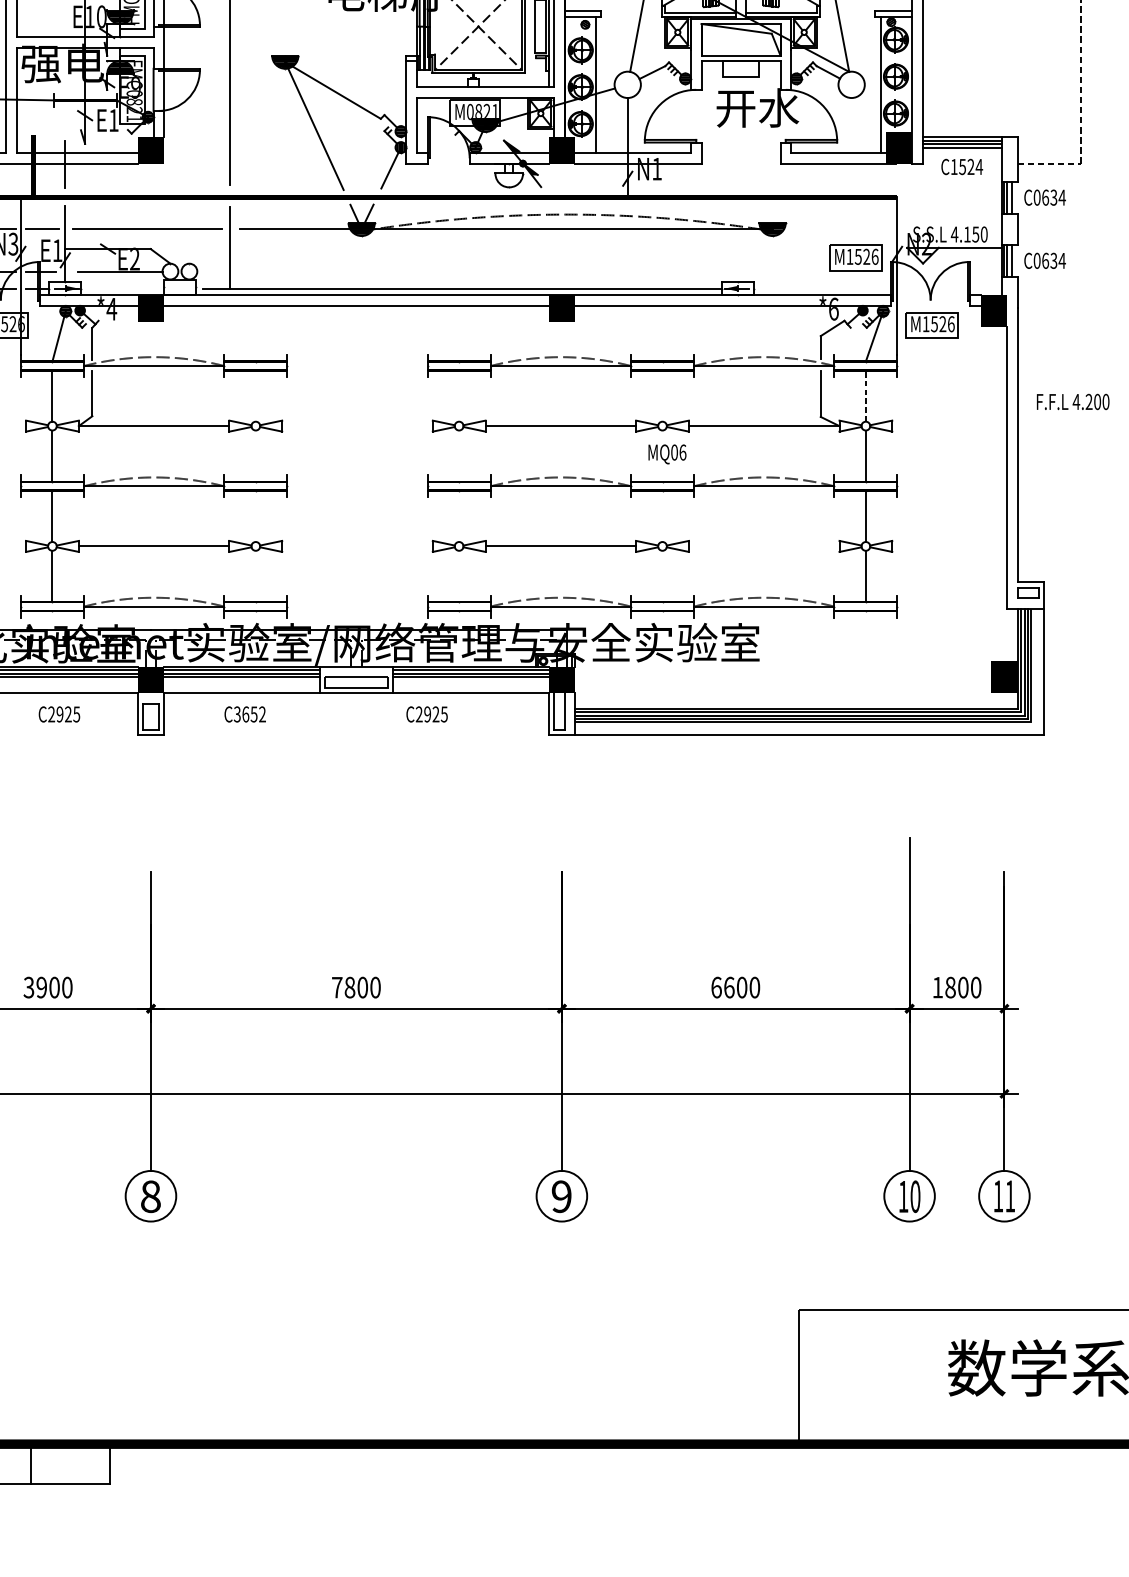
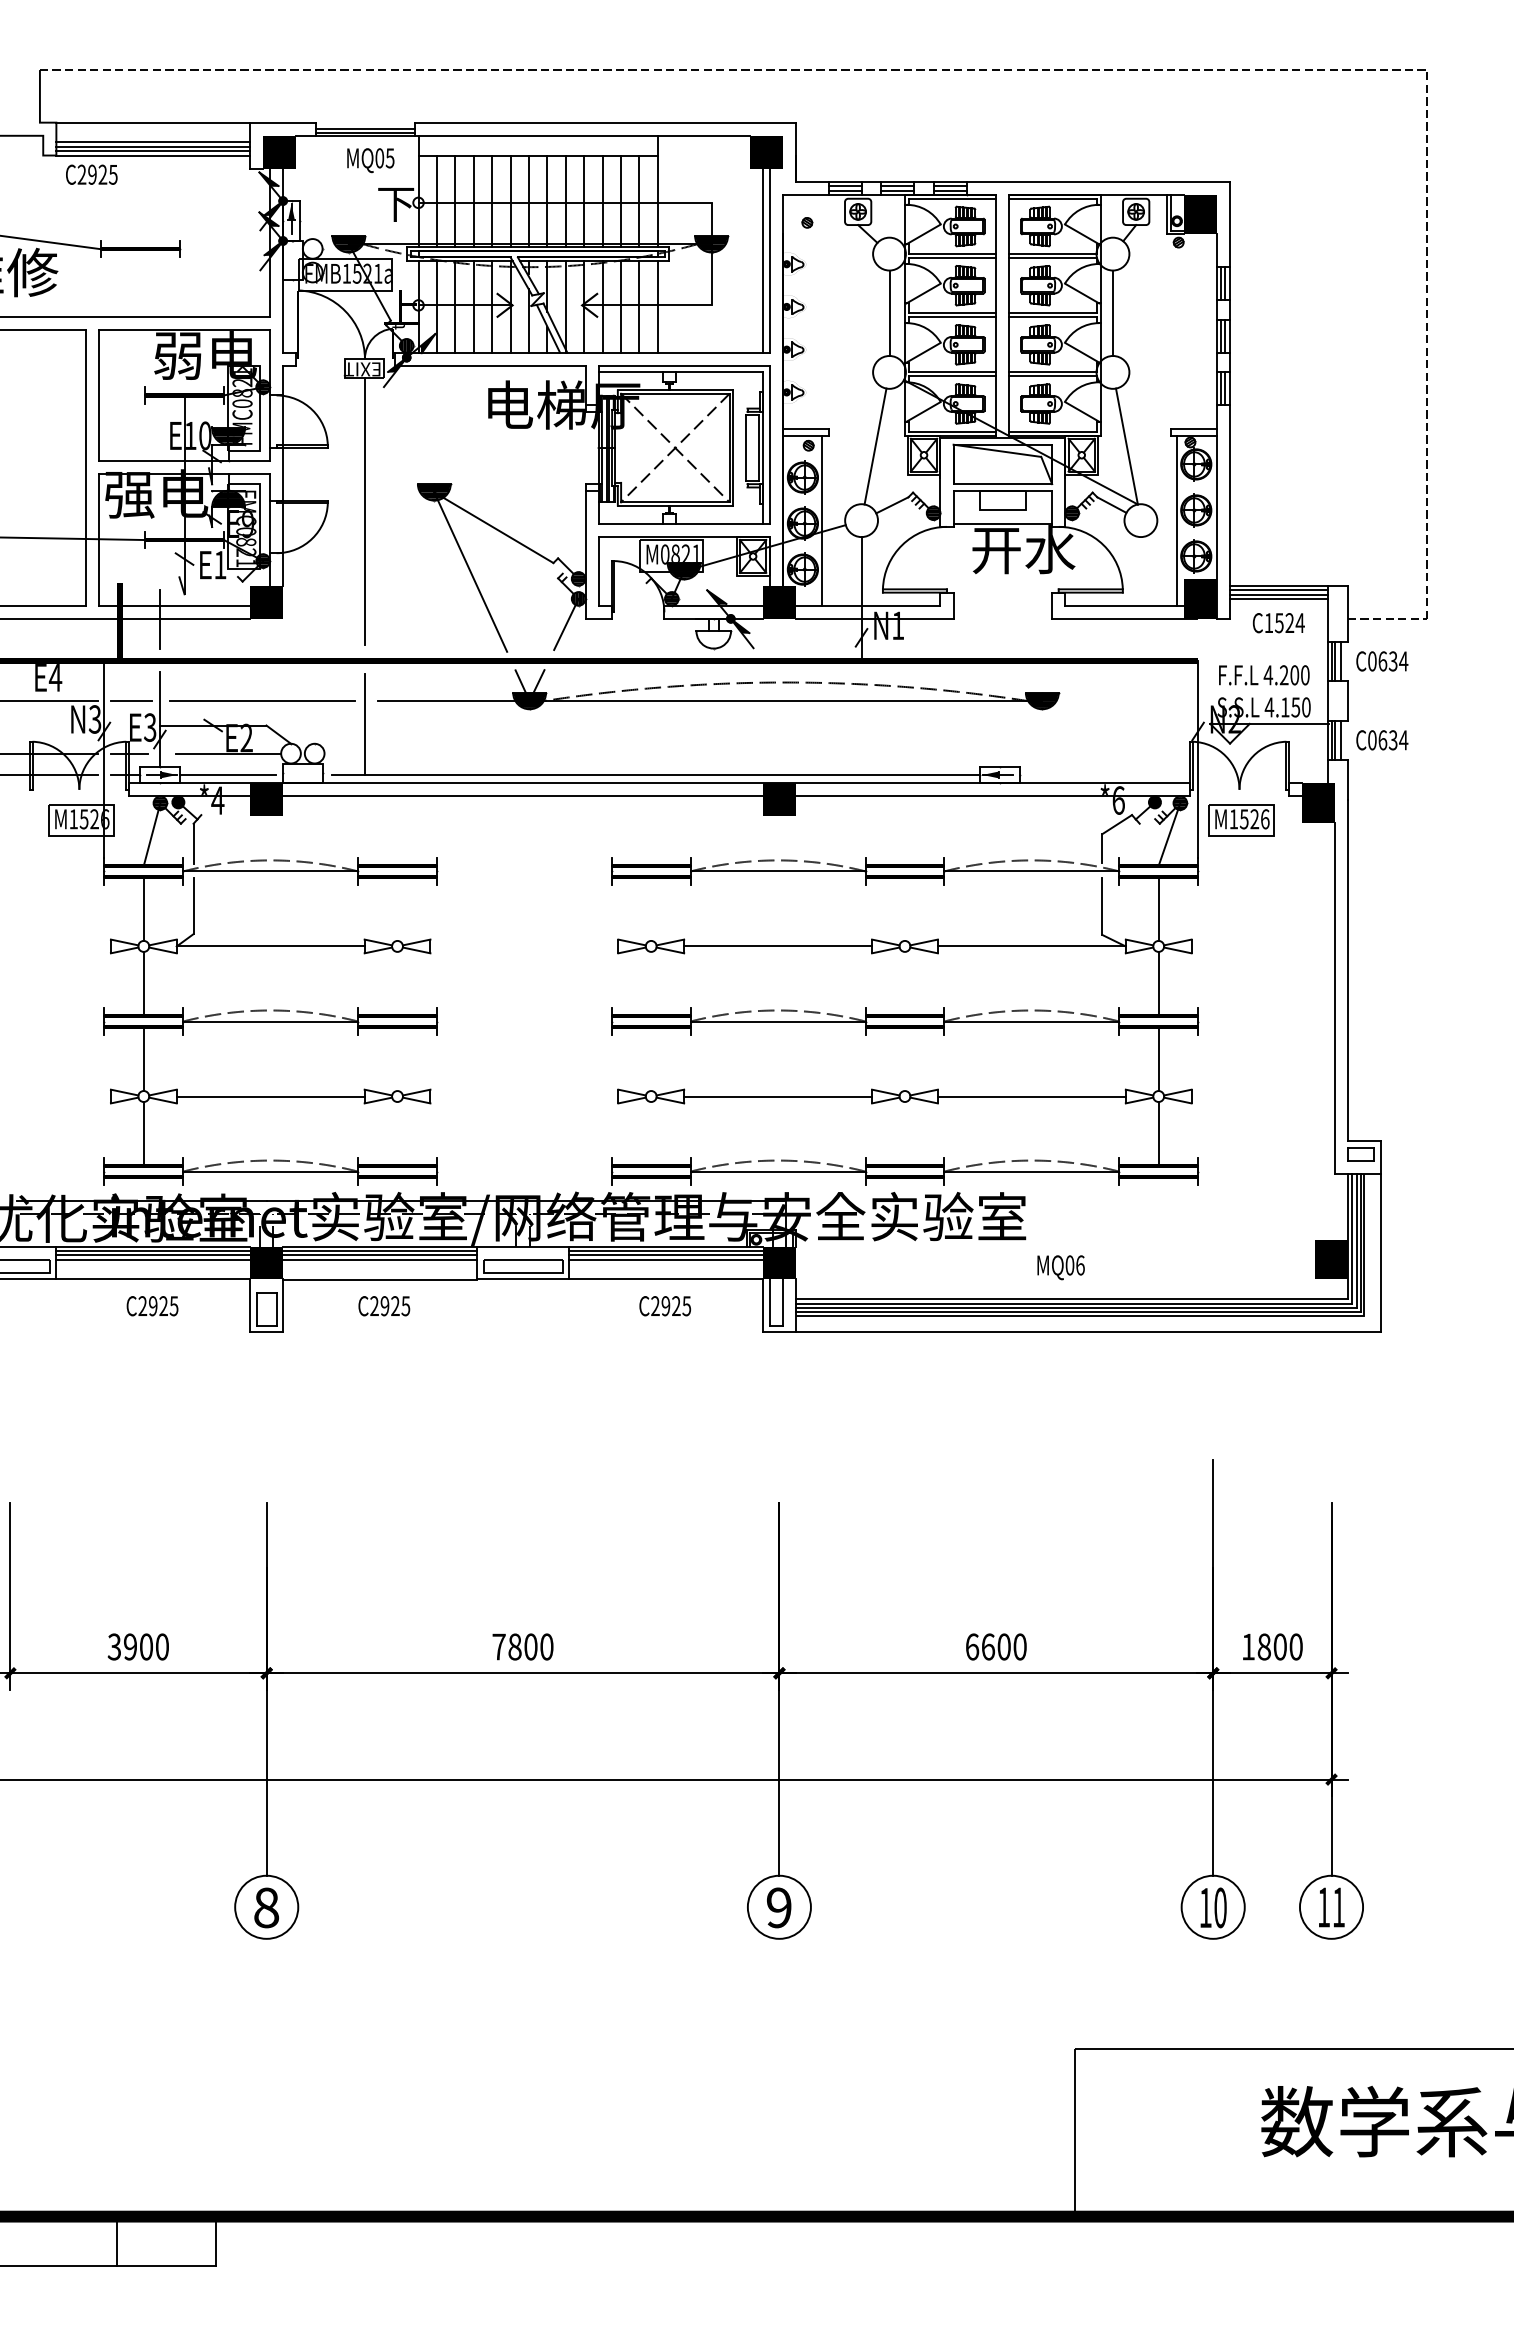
line: (740, 87) -> (1002, 523), added
text: (57, 250) -> (150, 727), E1 -> E3
part: (856, 257) -> (1146, 736), removed
line: (119, 288) -> (227, 774), added
line: (865, 395) -> (1158, 908), dashed -> solid
text: (1073, 402) -> (1264, 675), moved
text: (666, 454) -> (1060, 1267), moved
line: (763, 546) -> (1031, 1096), added
text: (250, 714) -> (390, 1306), C3652 -> C2925
text: (426, 714) -> (664, 1306), moved

